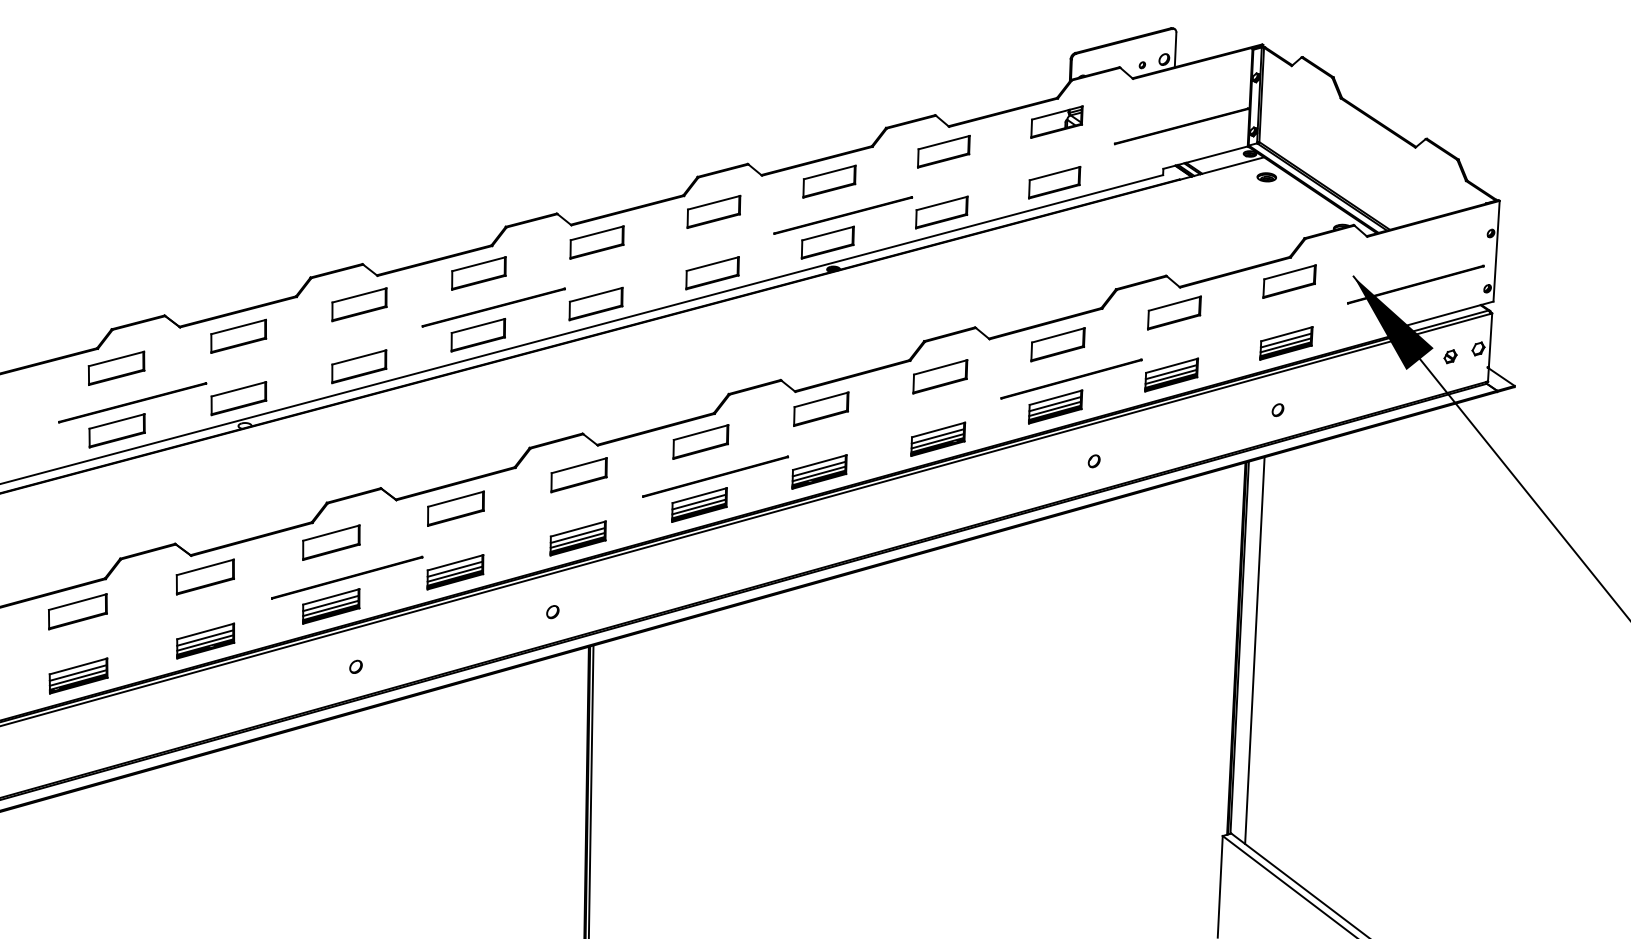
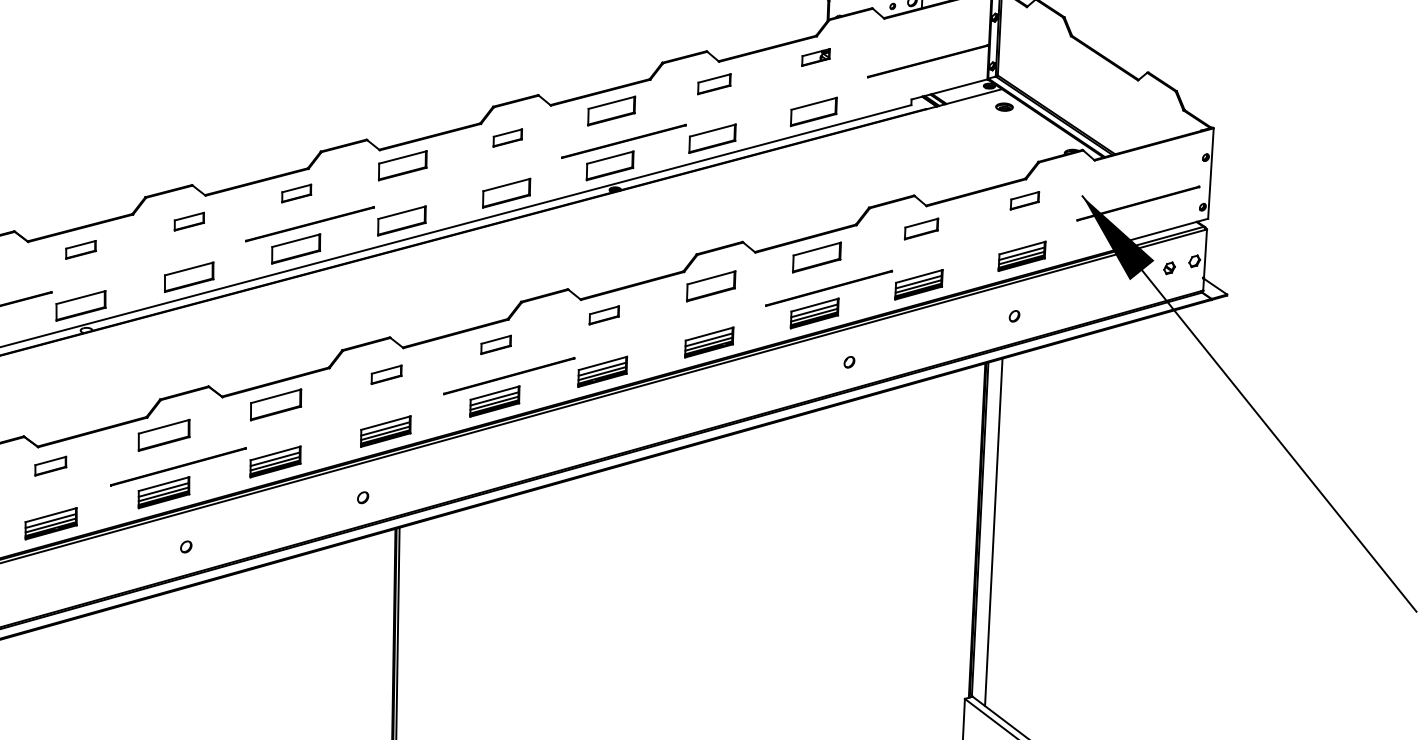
part: (1056, 121) -> (815, 56), size x0.6
part: (943, 151) -> (714, 83), size x0.7
part: (713, 211) -> (507, 137), size x0.6
part: (478, 273) -> (296, 193), size x0.6
part: (1289, 281) -> (1024, 200), size x0.6
part: (359, 304) -> (189, 221), size x0.6
part: (1174, 312) -> (921, 228), size x0.7
part: (238, 335) -> (80, 249), size x0.6
part: (821, 408) -> (604, 314), size x0.6
part: (700, 441) -> (495, 344), size x0.6
part: (578, 475) -> (386, 375), size x0.6
part: (204, 576) -> (50, 465), size x0.6

